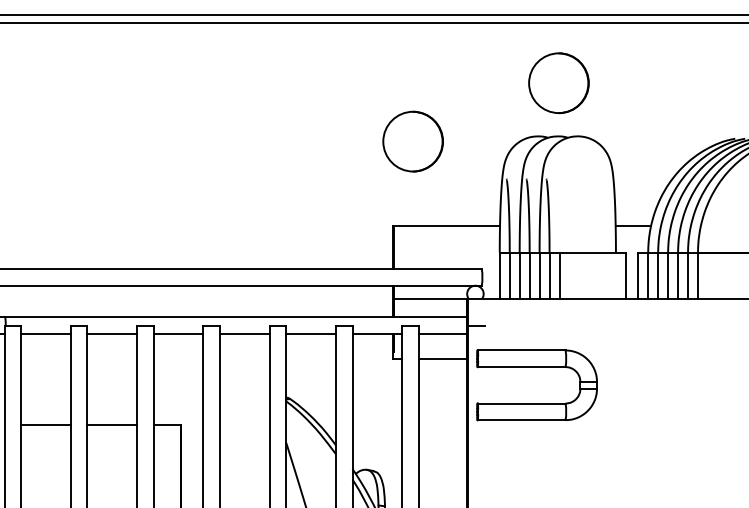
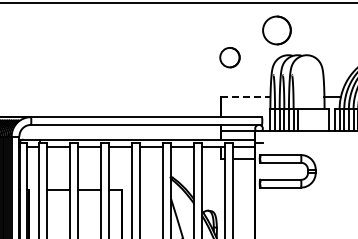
part: (557, 83) -> (276, 30), moved
part: (412, 141) -> (229, 57), size x0.7
line: (446, 226) -> (245, 97), solid -> dashed

